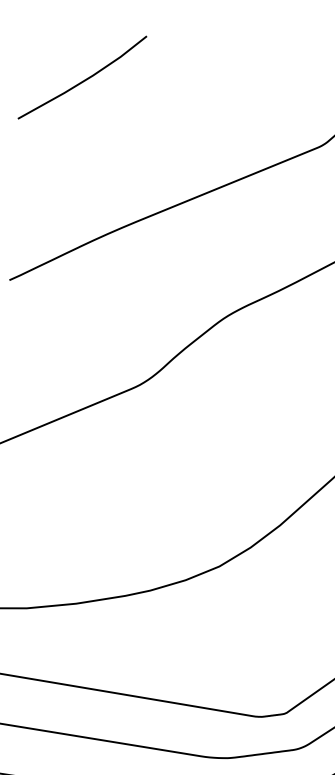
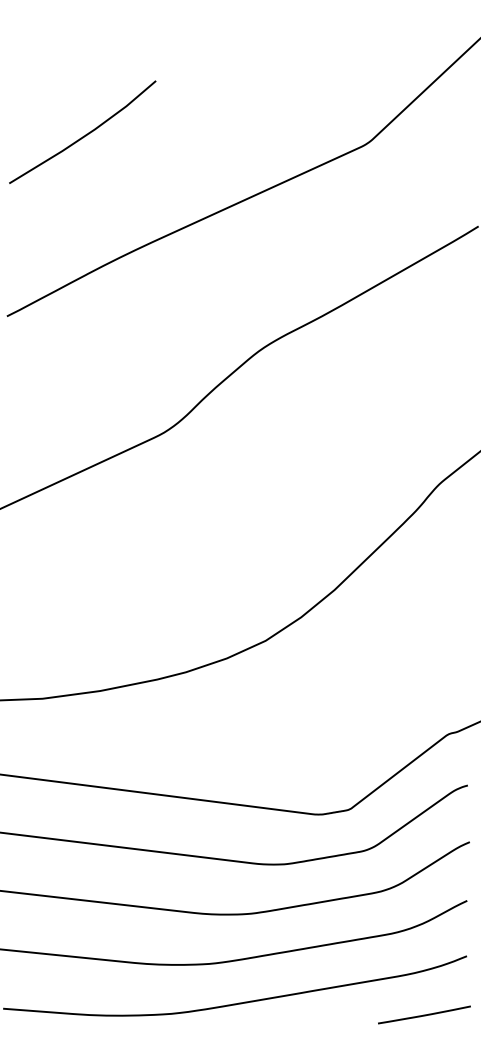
line: (82, 80) -> (83, 135), moved

